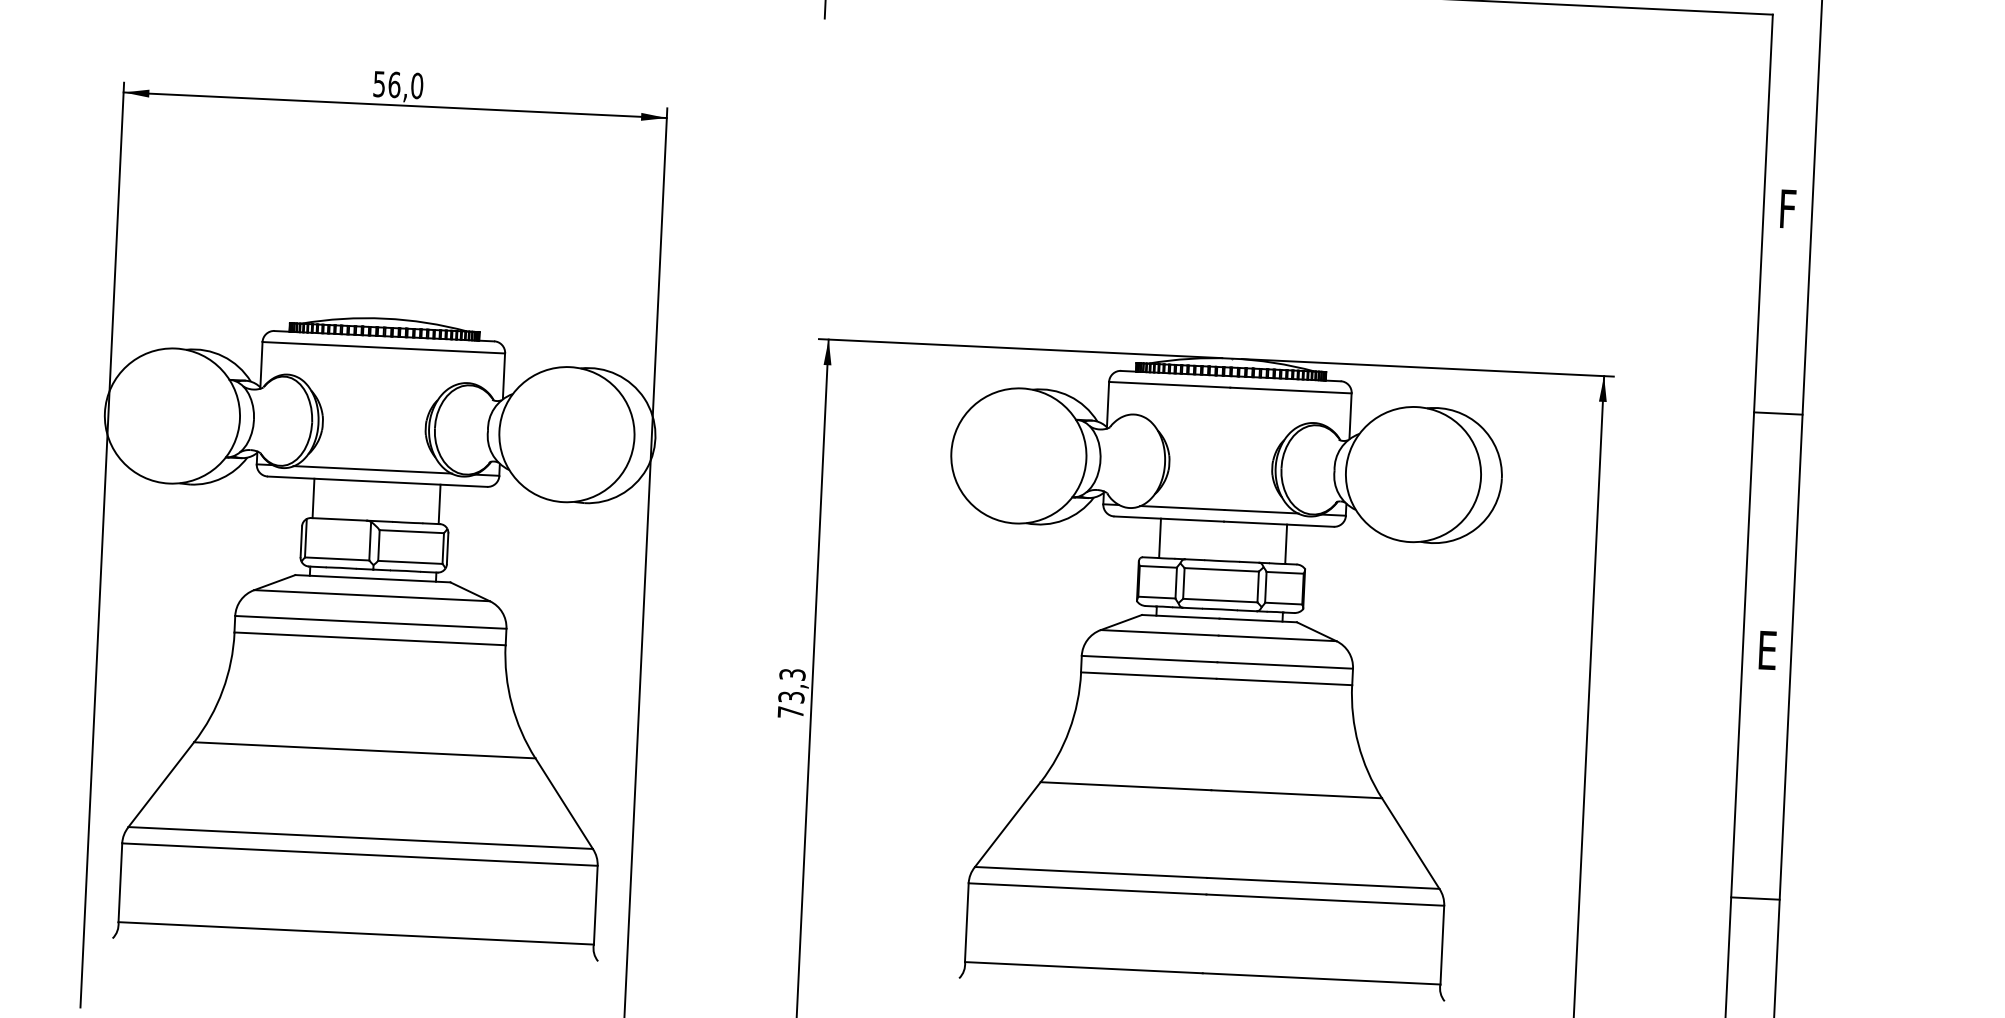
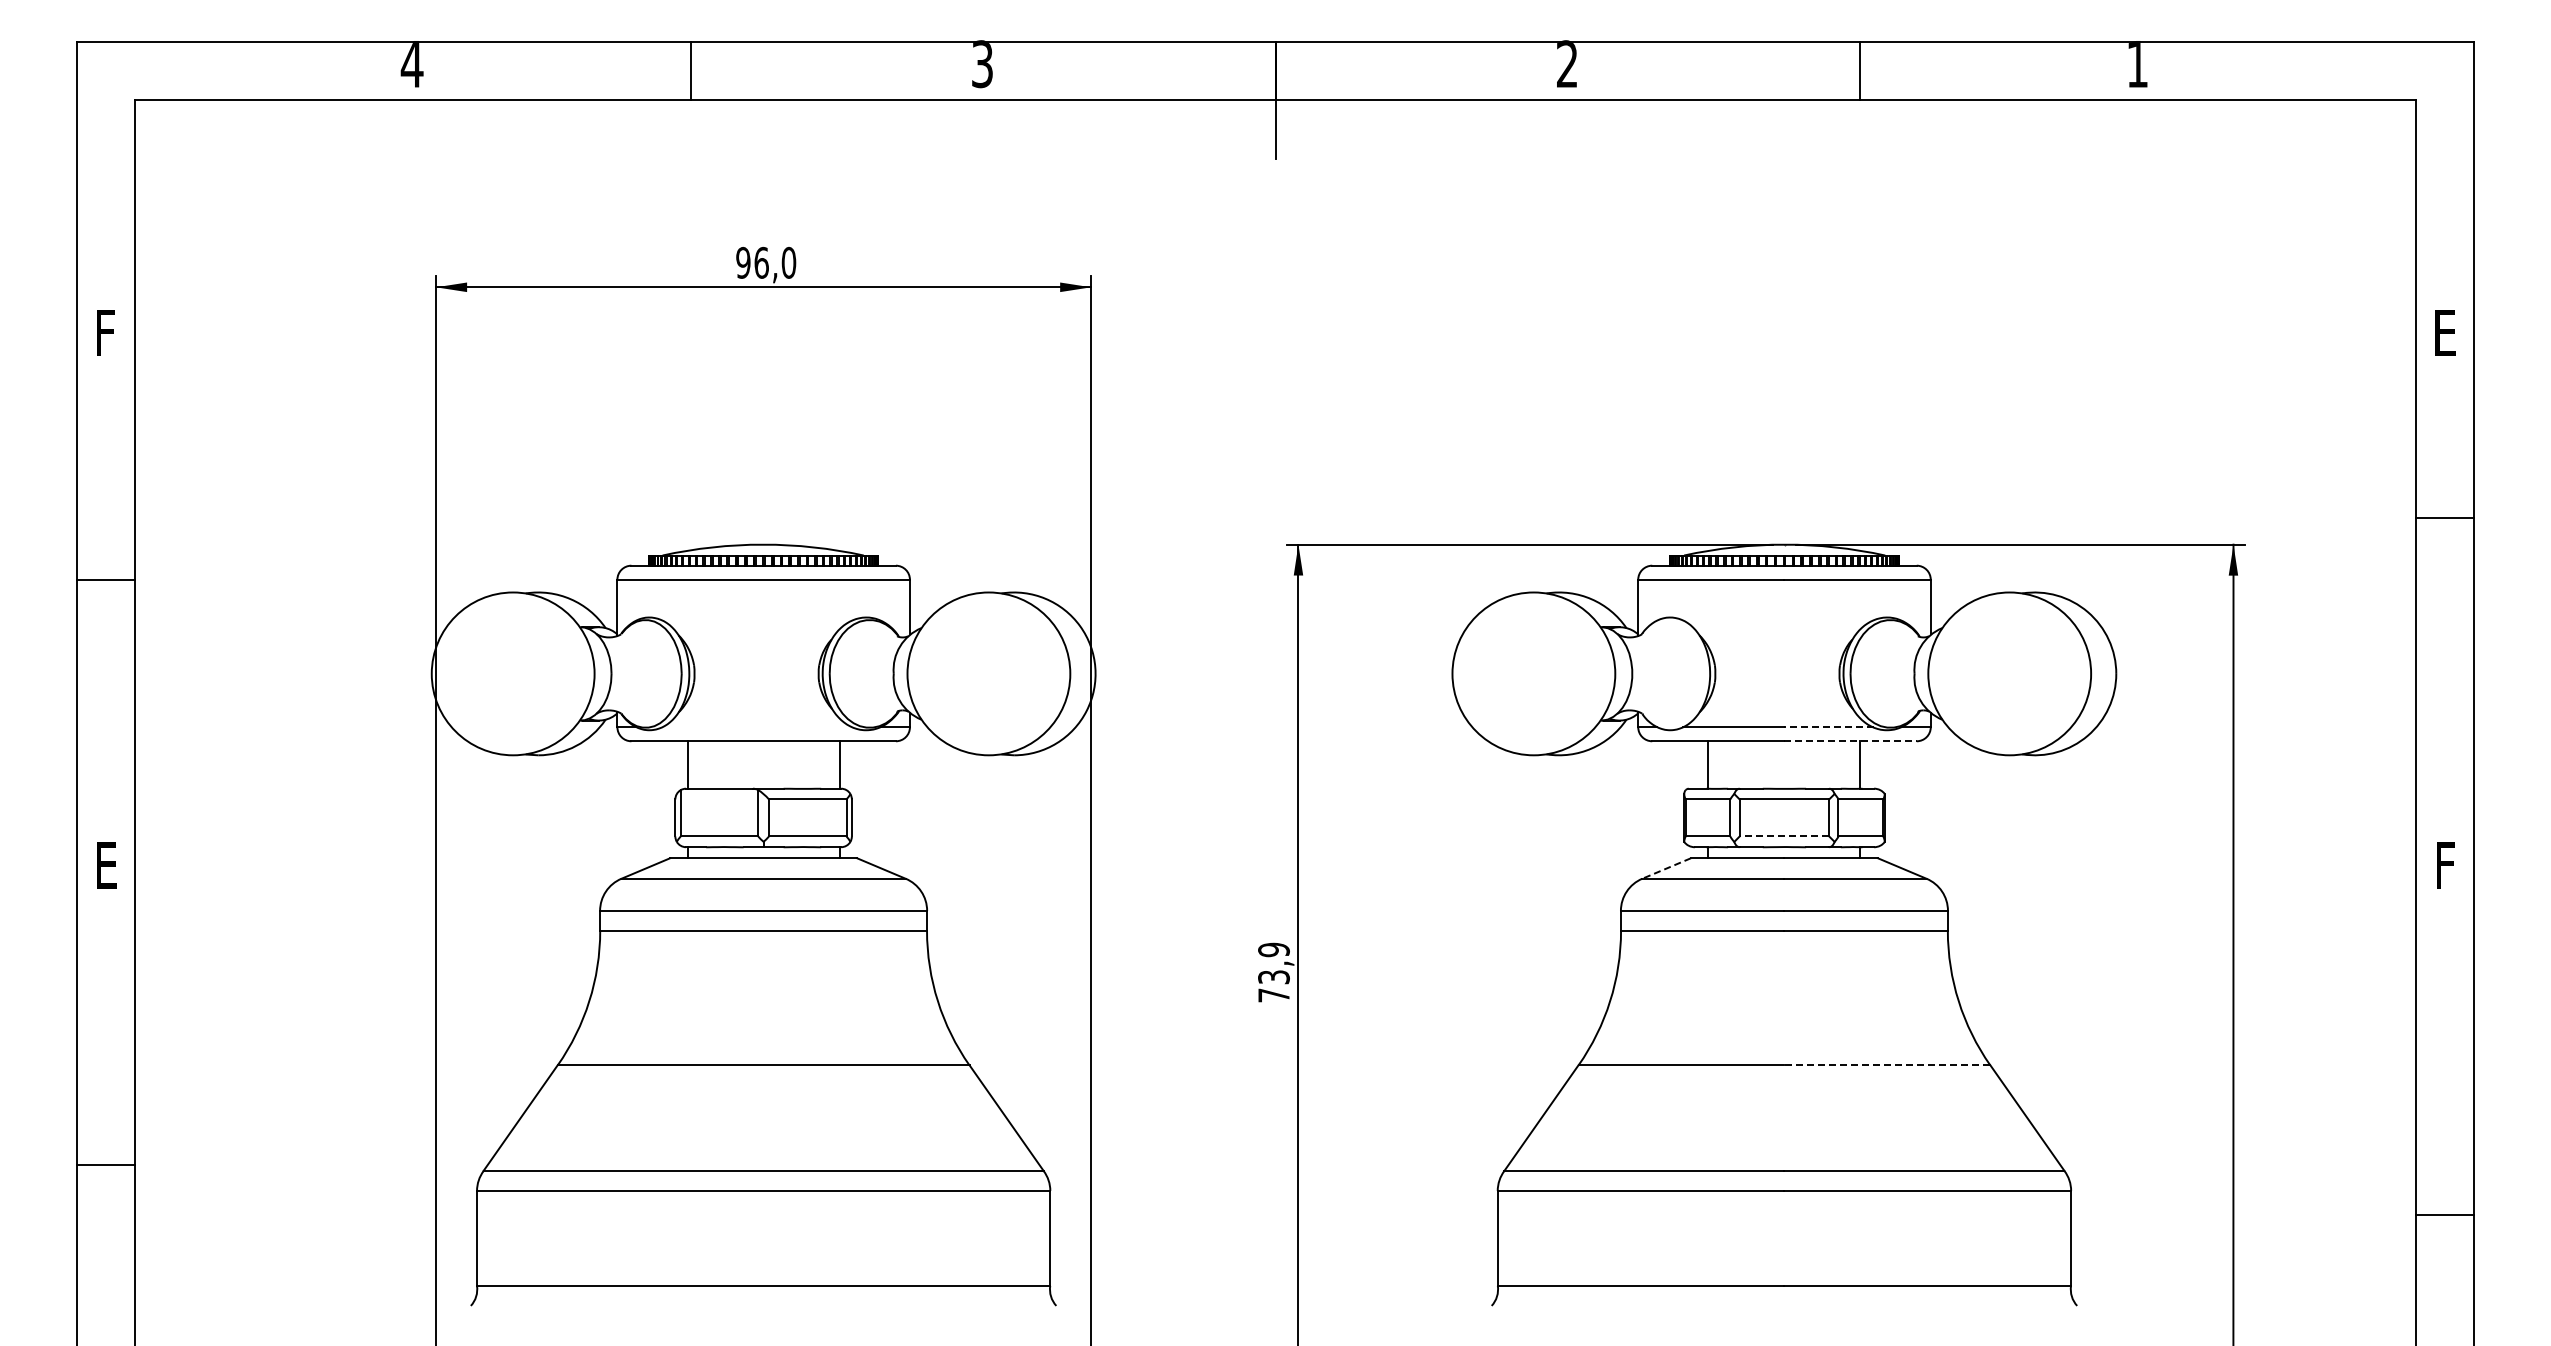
text: (379, 83) -> (743, 262), 56,0 -> 96,0
text: (1788, 208) -> (2445, 332), F -> E
line: (1777, 413) -> (2444, 517), moved
line: (372, 470) -> (757, 727), removed
line: (1261, 511) -> (1829, 727), solid -> dashed
line: (1279, 524) -> (1851, 741), solid -> dashed
line: (1220, 600) -> (1784, 836), solid -> dashed
line: (1121, 622) -> (1666, 868), solid -> dashed
text: (1767, 650) -> (2445, 865), E -> F
text: (792, 674) -> (1273, 949), 73,3 -> 73,9
line: (1296, 794) -> (1887, 1065), solid -> dashed
line: (1754, 898) -> (2444, 1214), moved

